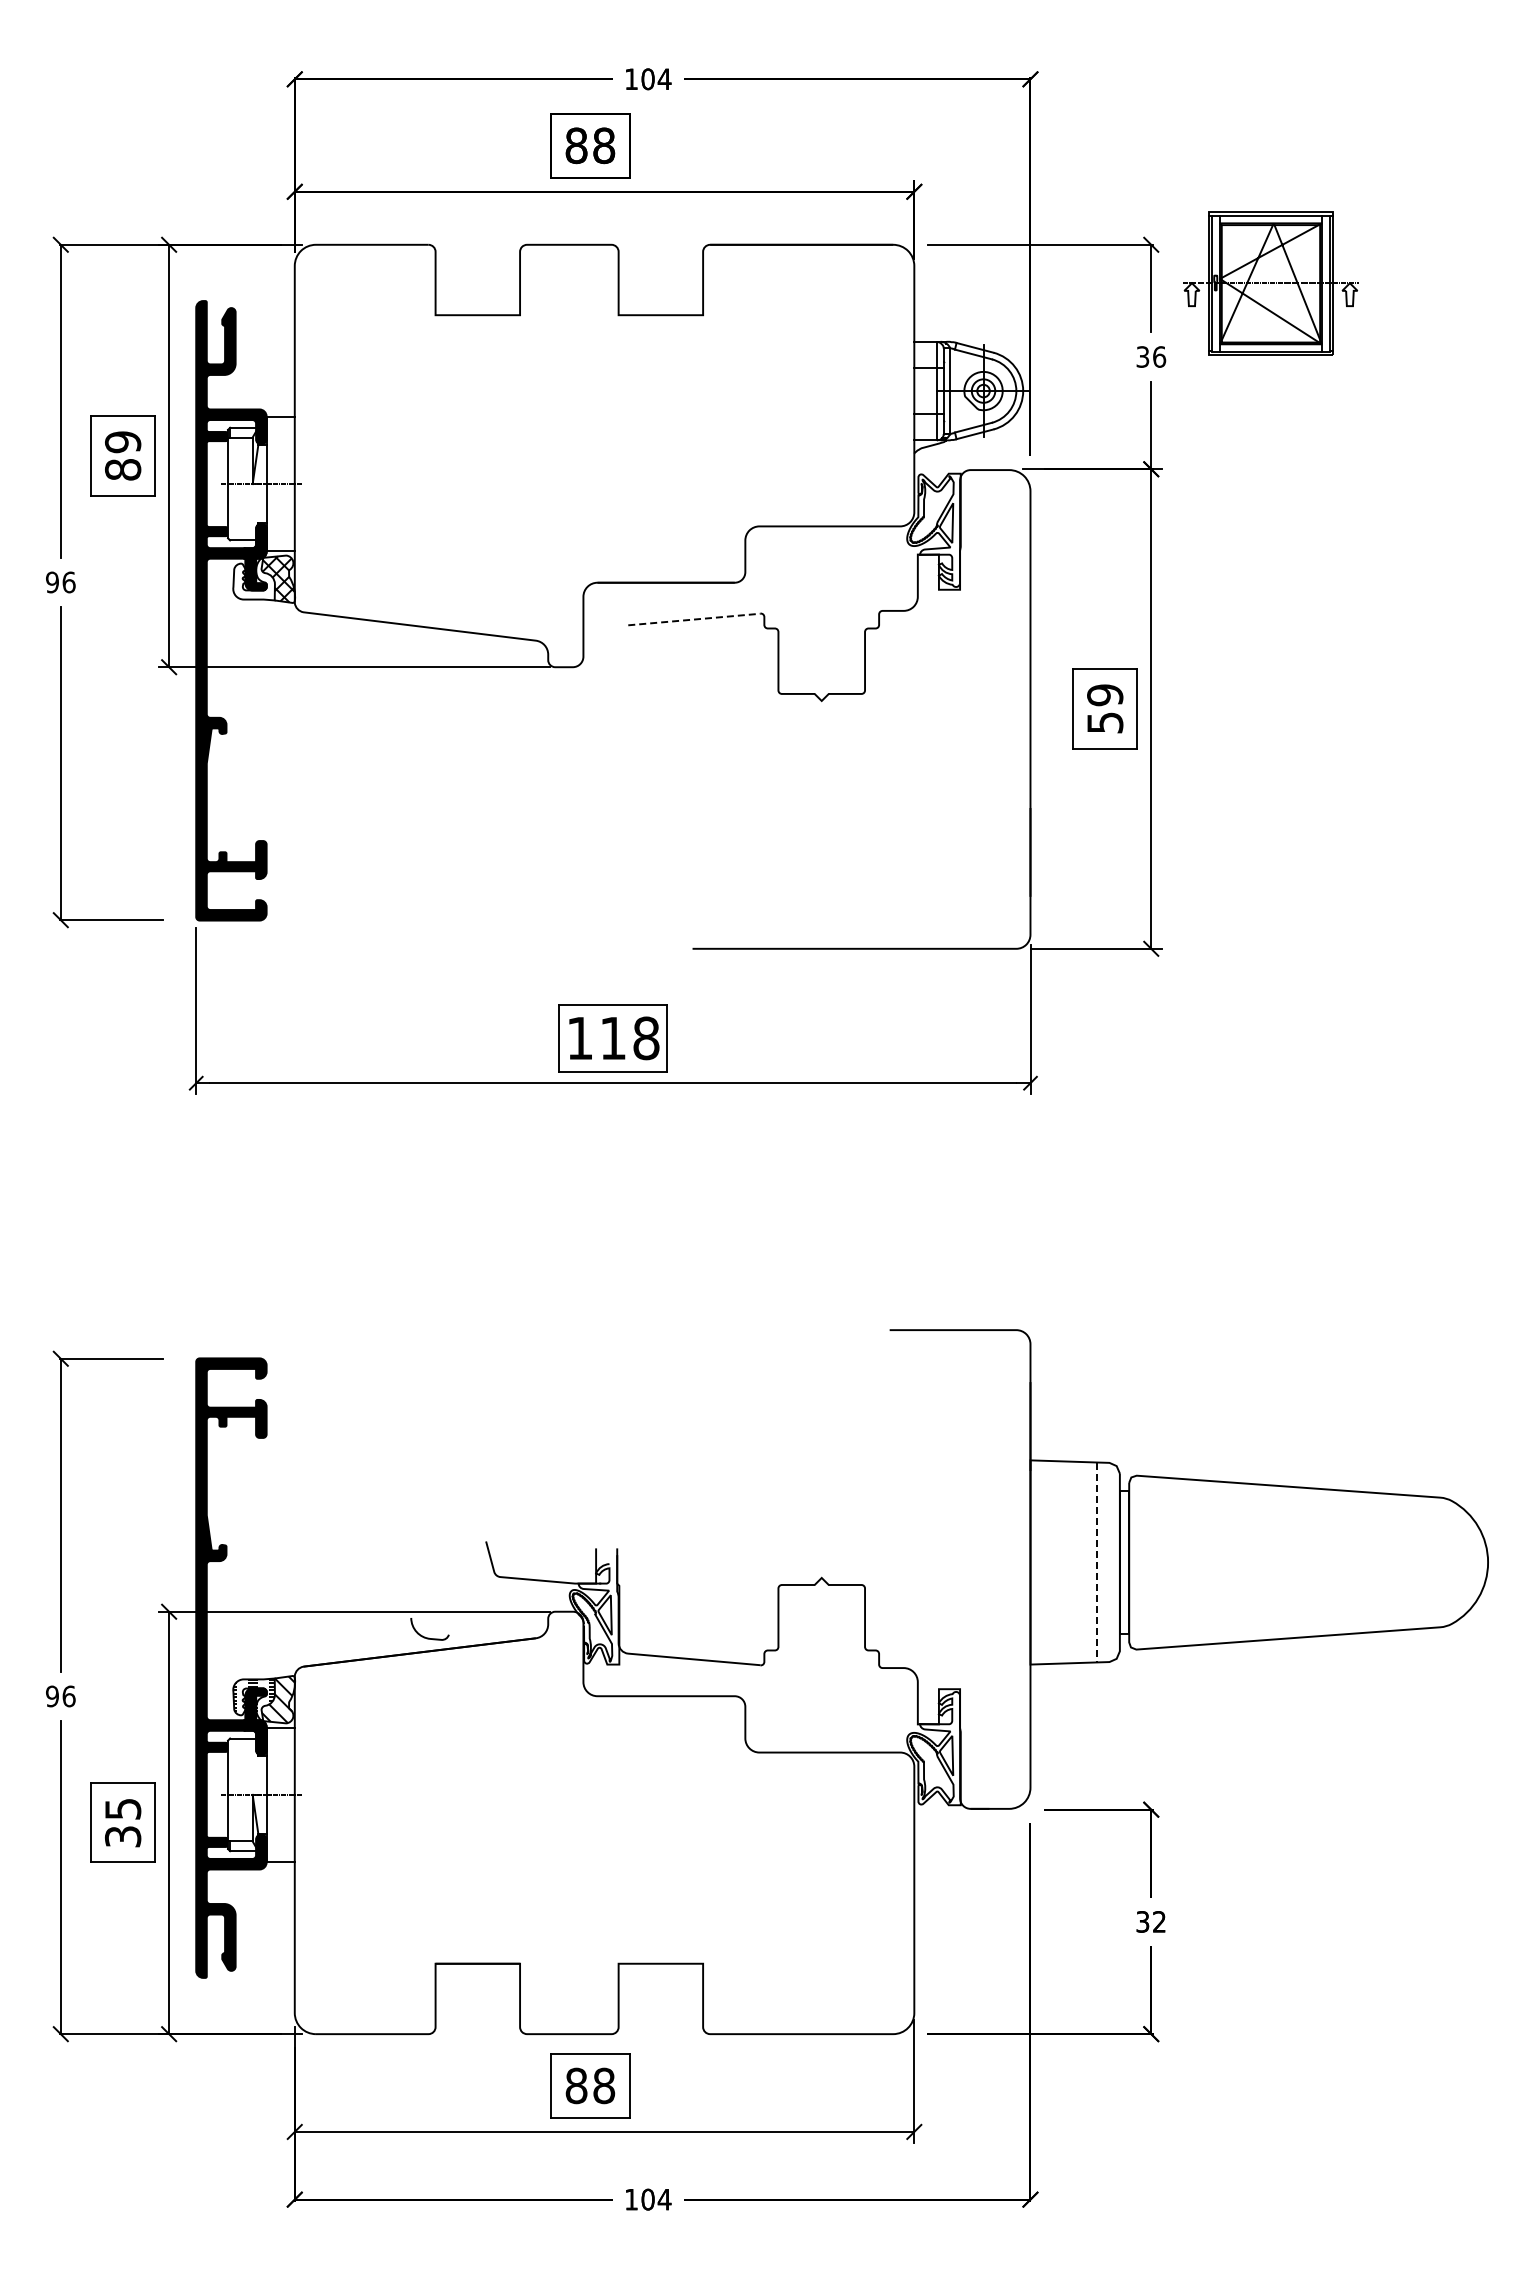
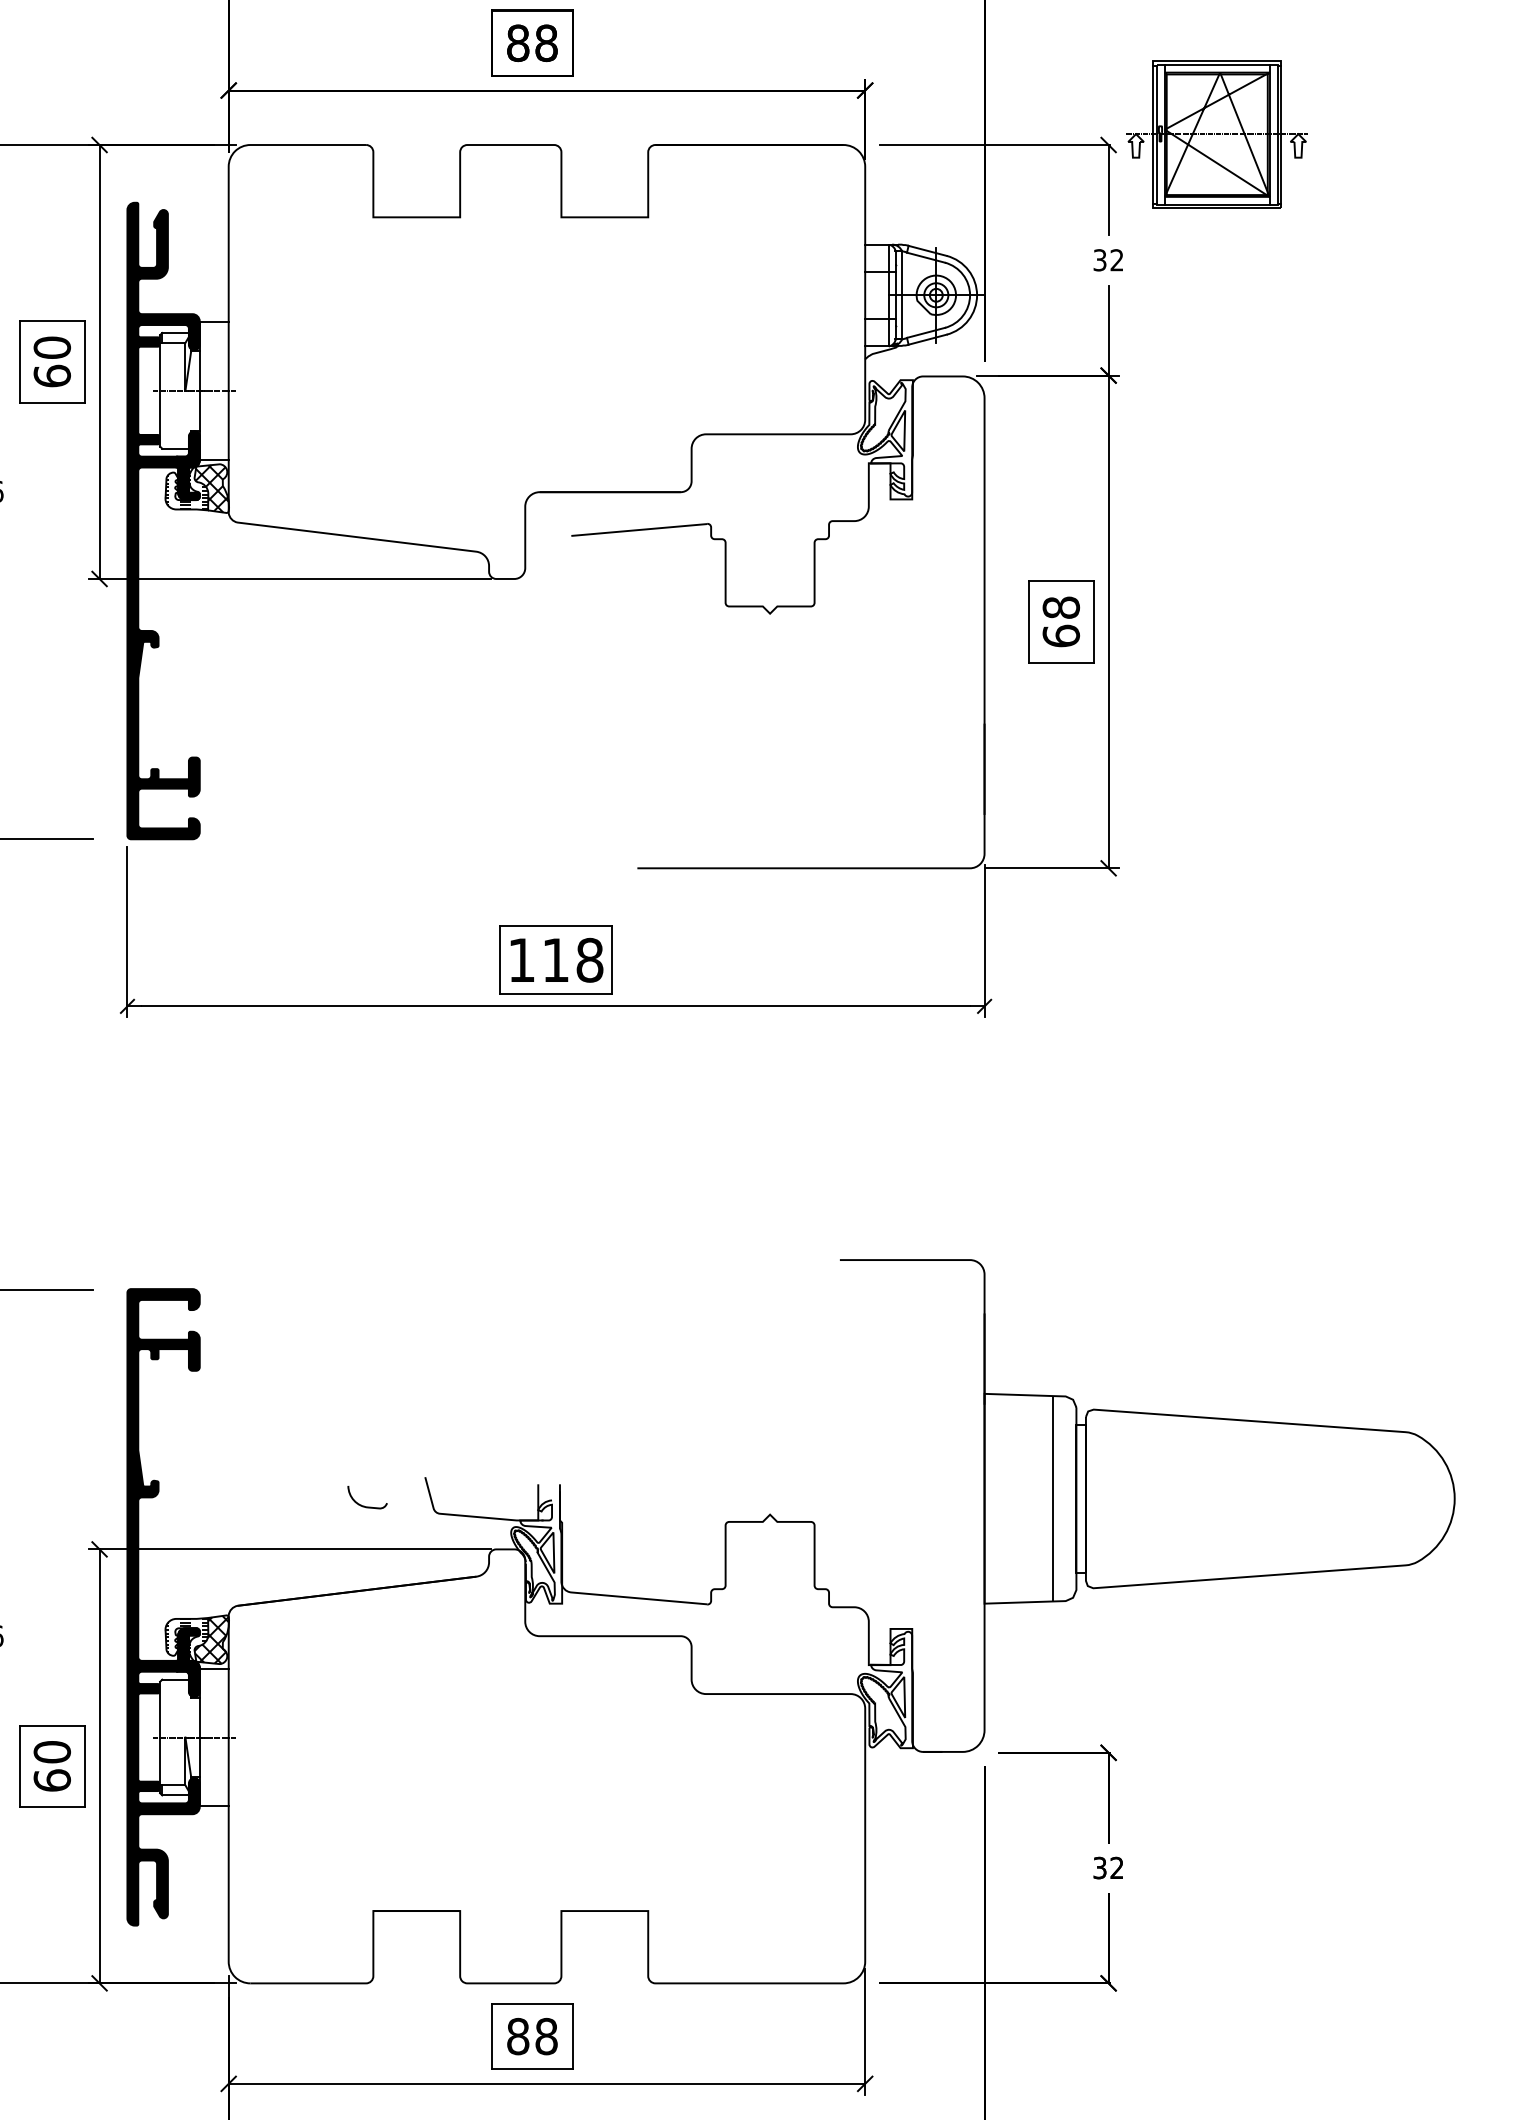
part: (1270, 283) -> (1216, 134), moved
text: (1159, 356) -> (1117, 259), 36 -> 32
text: (122, 455) -> (51, 361), 89 -> 60
hatch: (253, 581) -> (186, 490), added
line: (694, 619) -> (639, 529), dashed -> solid
text: (1105, 708) -> (1061, 621), 59 -> 68
line: (1097, 1562) -> (1053, 1498), dashed -> solid
curve: (429, 1637) -> (367, 1505), moved
hatch: (277, 1699) -> (210, 1639), added
text: (122, 1822) -> (51, 1765), 35 -> 60

